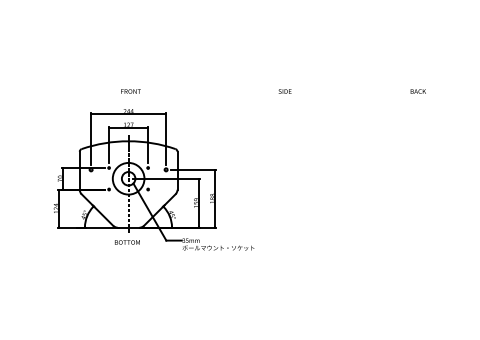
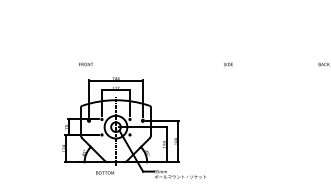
text: (130, 91) -> (85, 64), moved
text: (127, 242) -> (105, 172), moved

